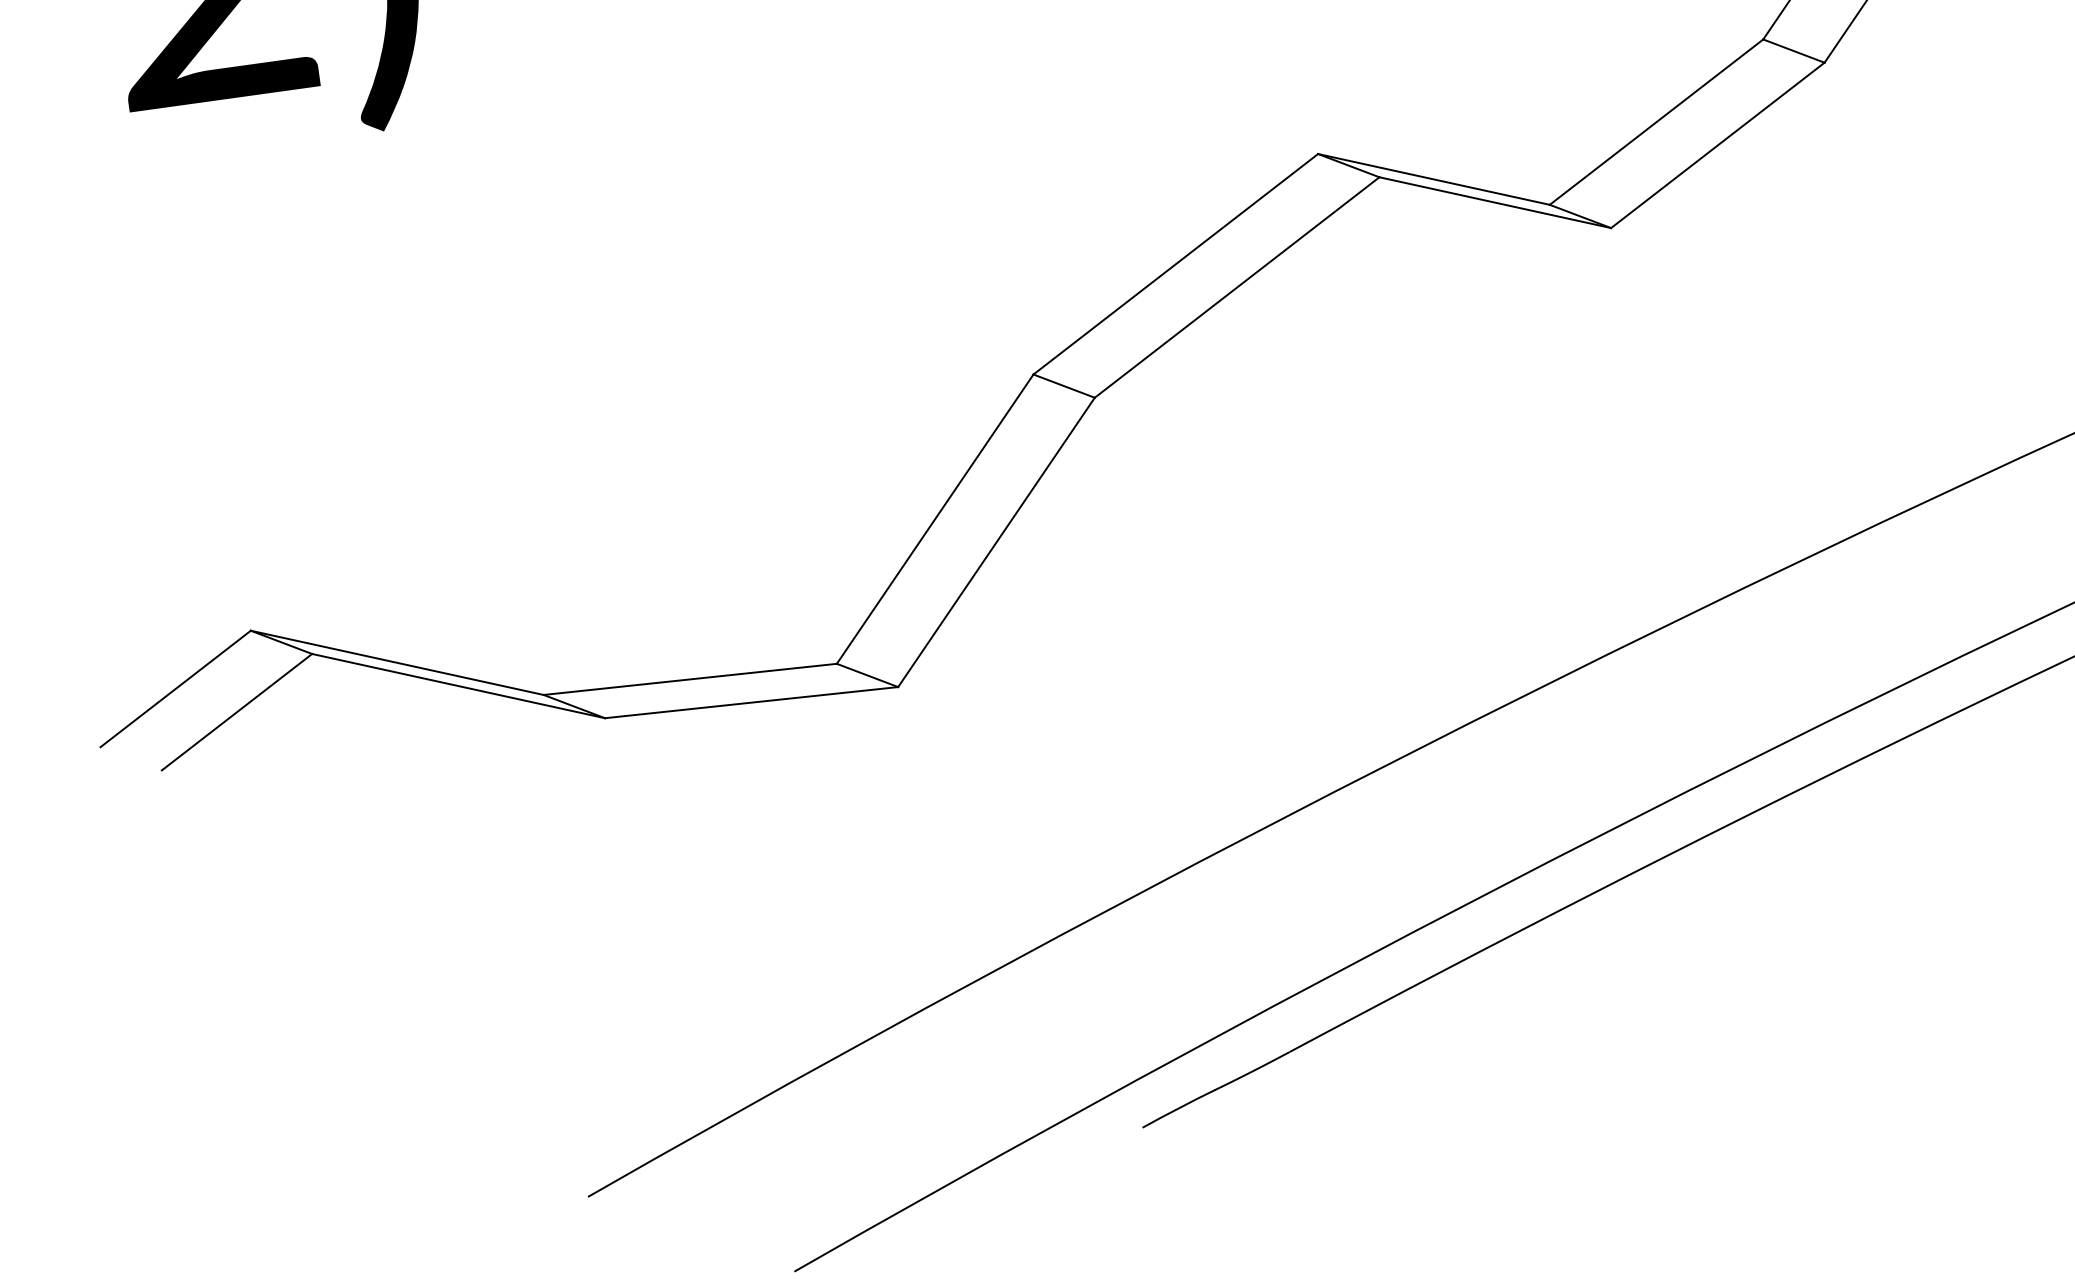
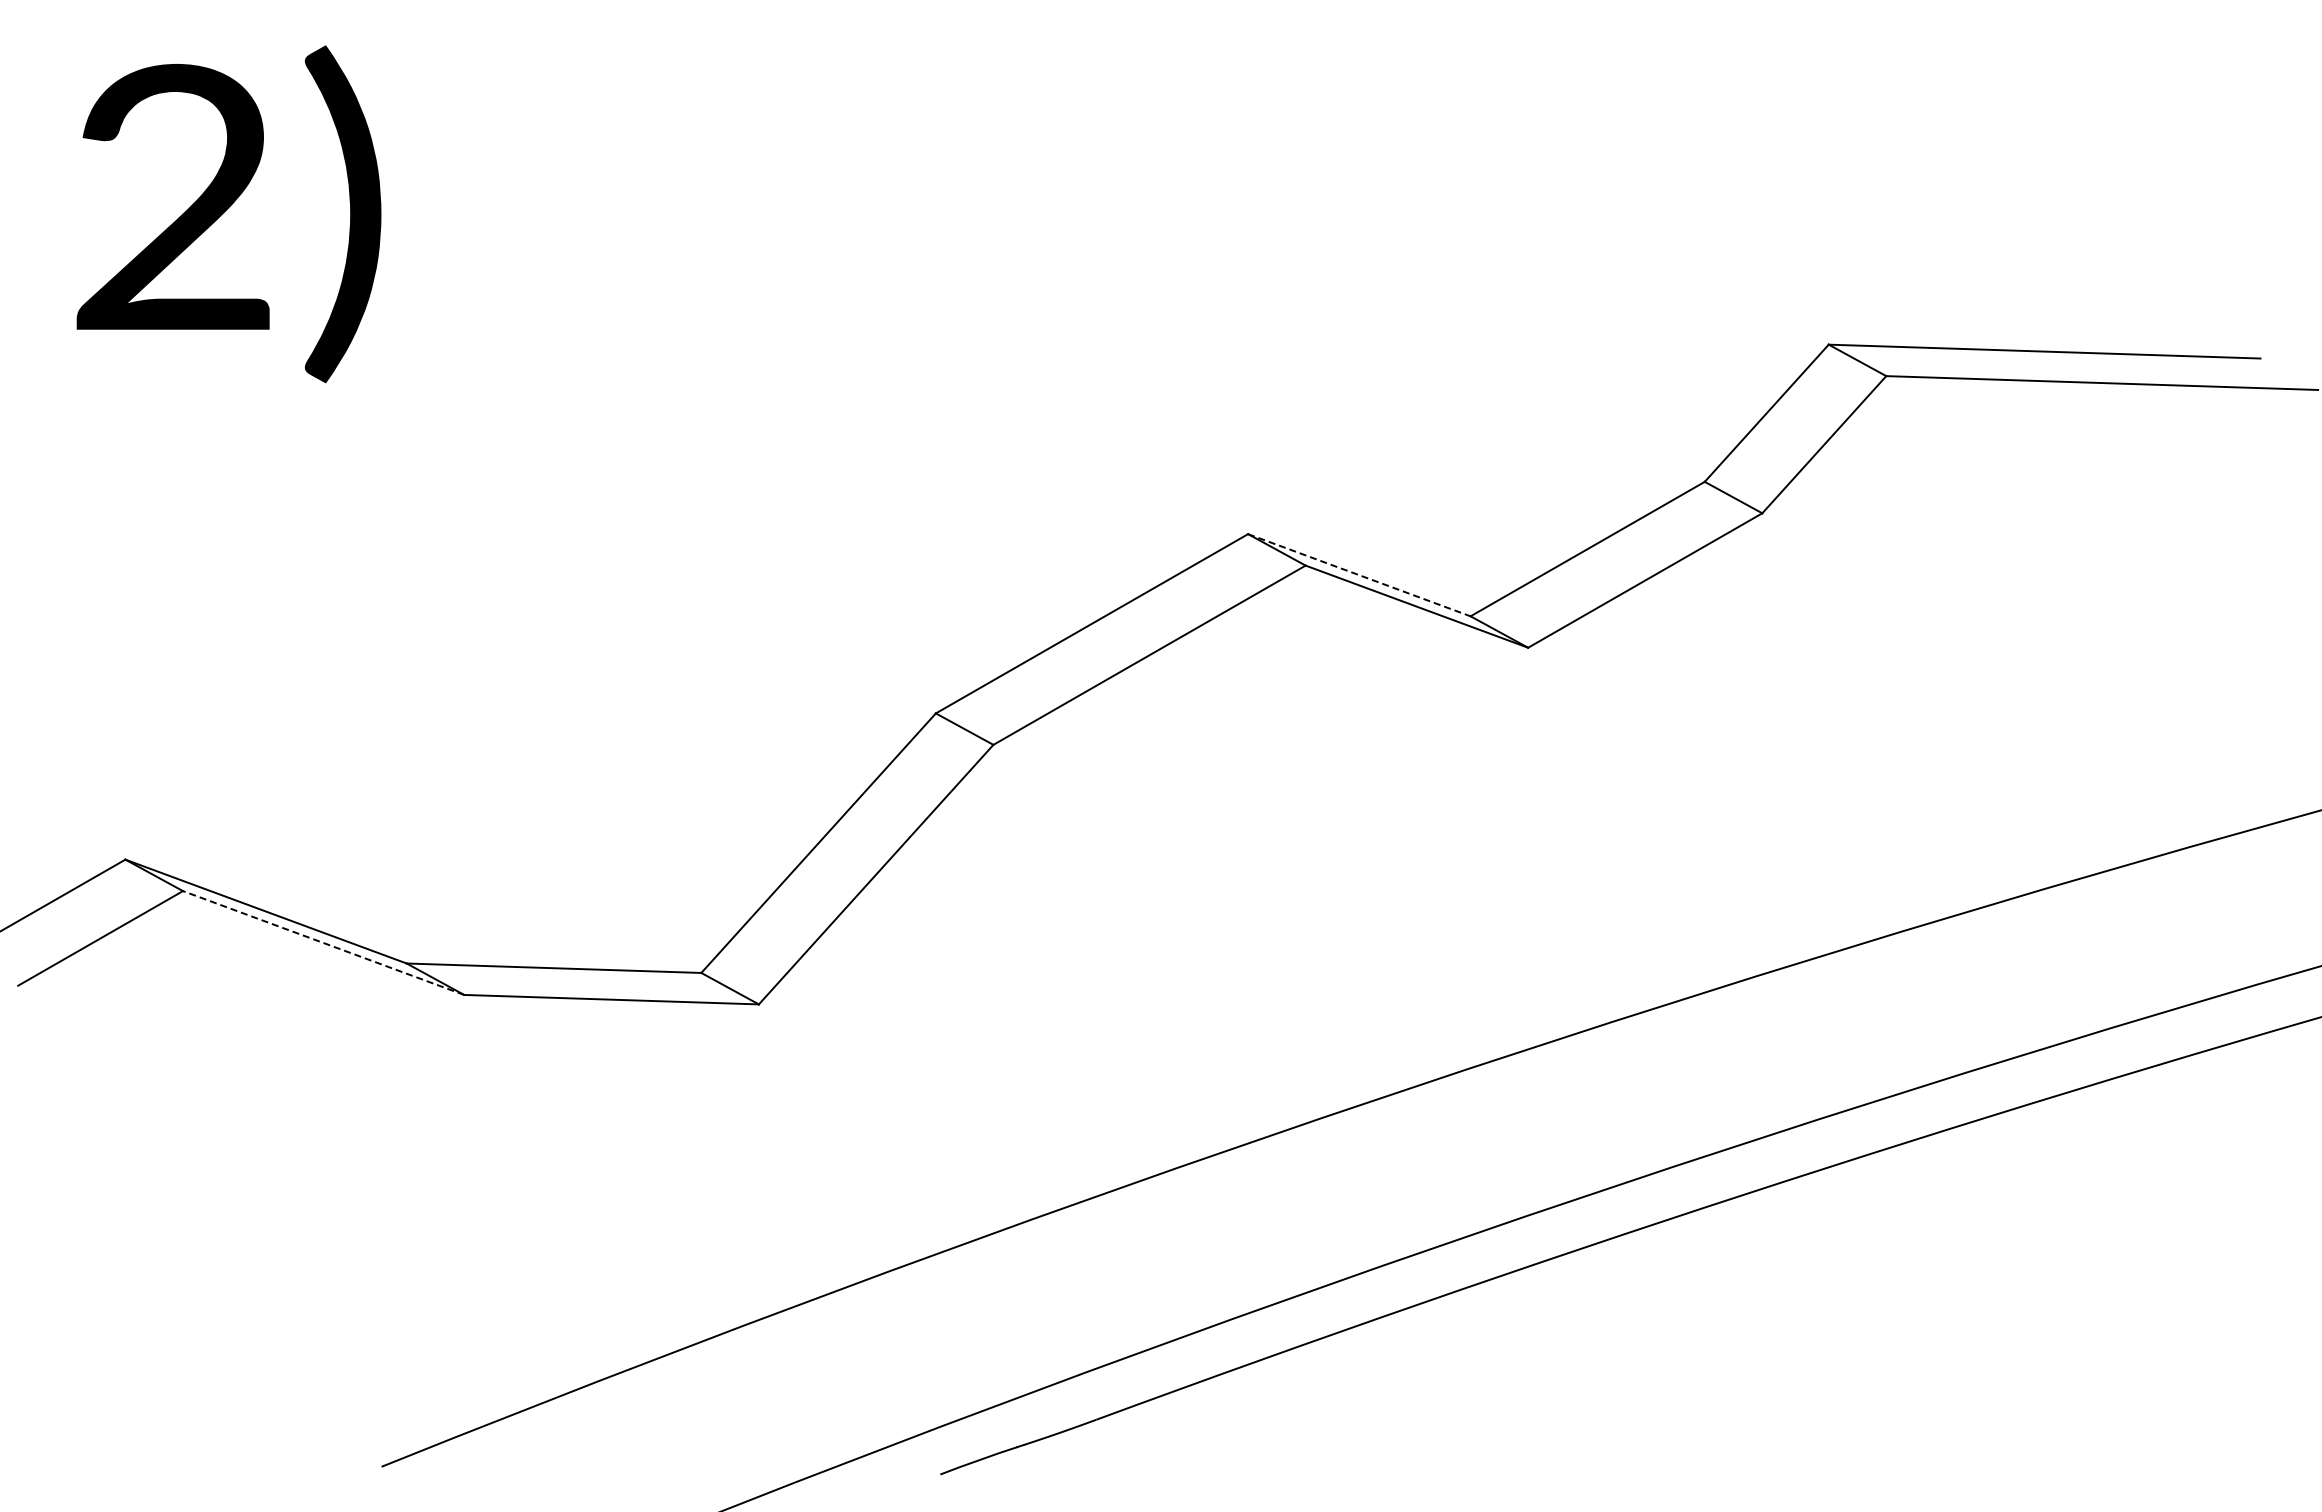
line: (1434, 179) -> (1359, 575), solid -> dashed
line: (458, 686) -> (323, 943), solid -> dashed

